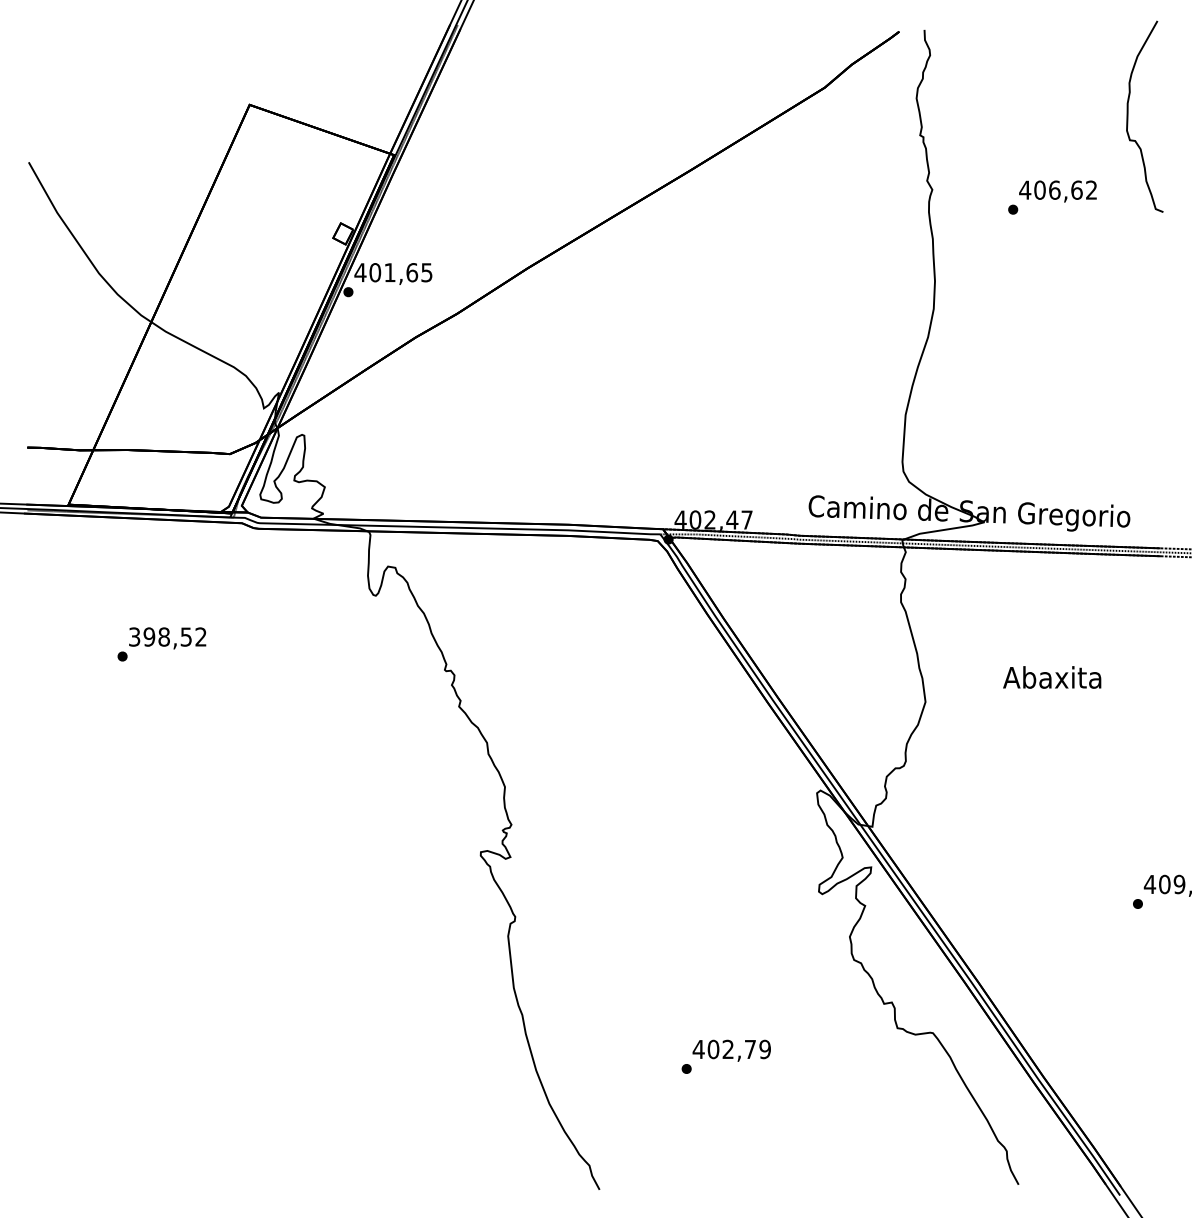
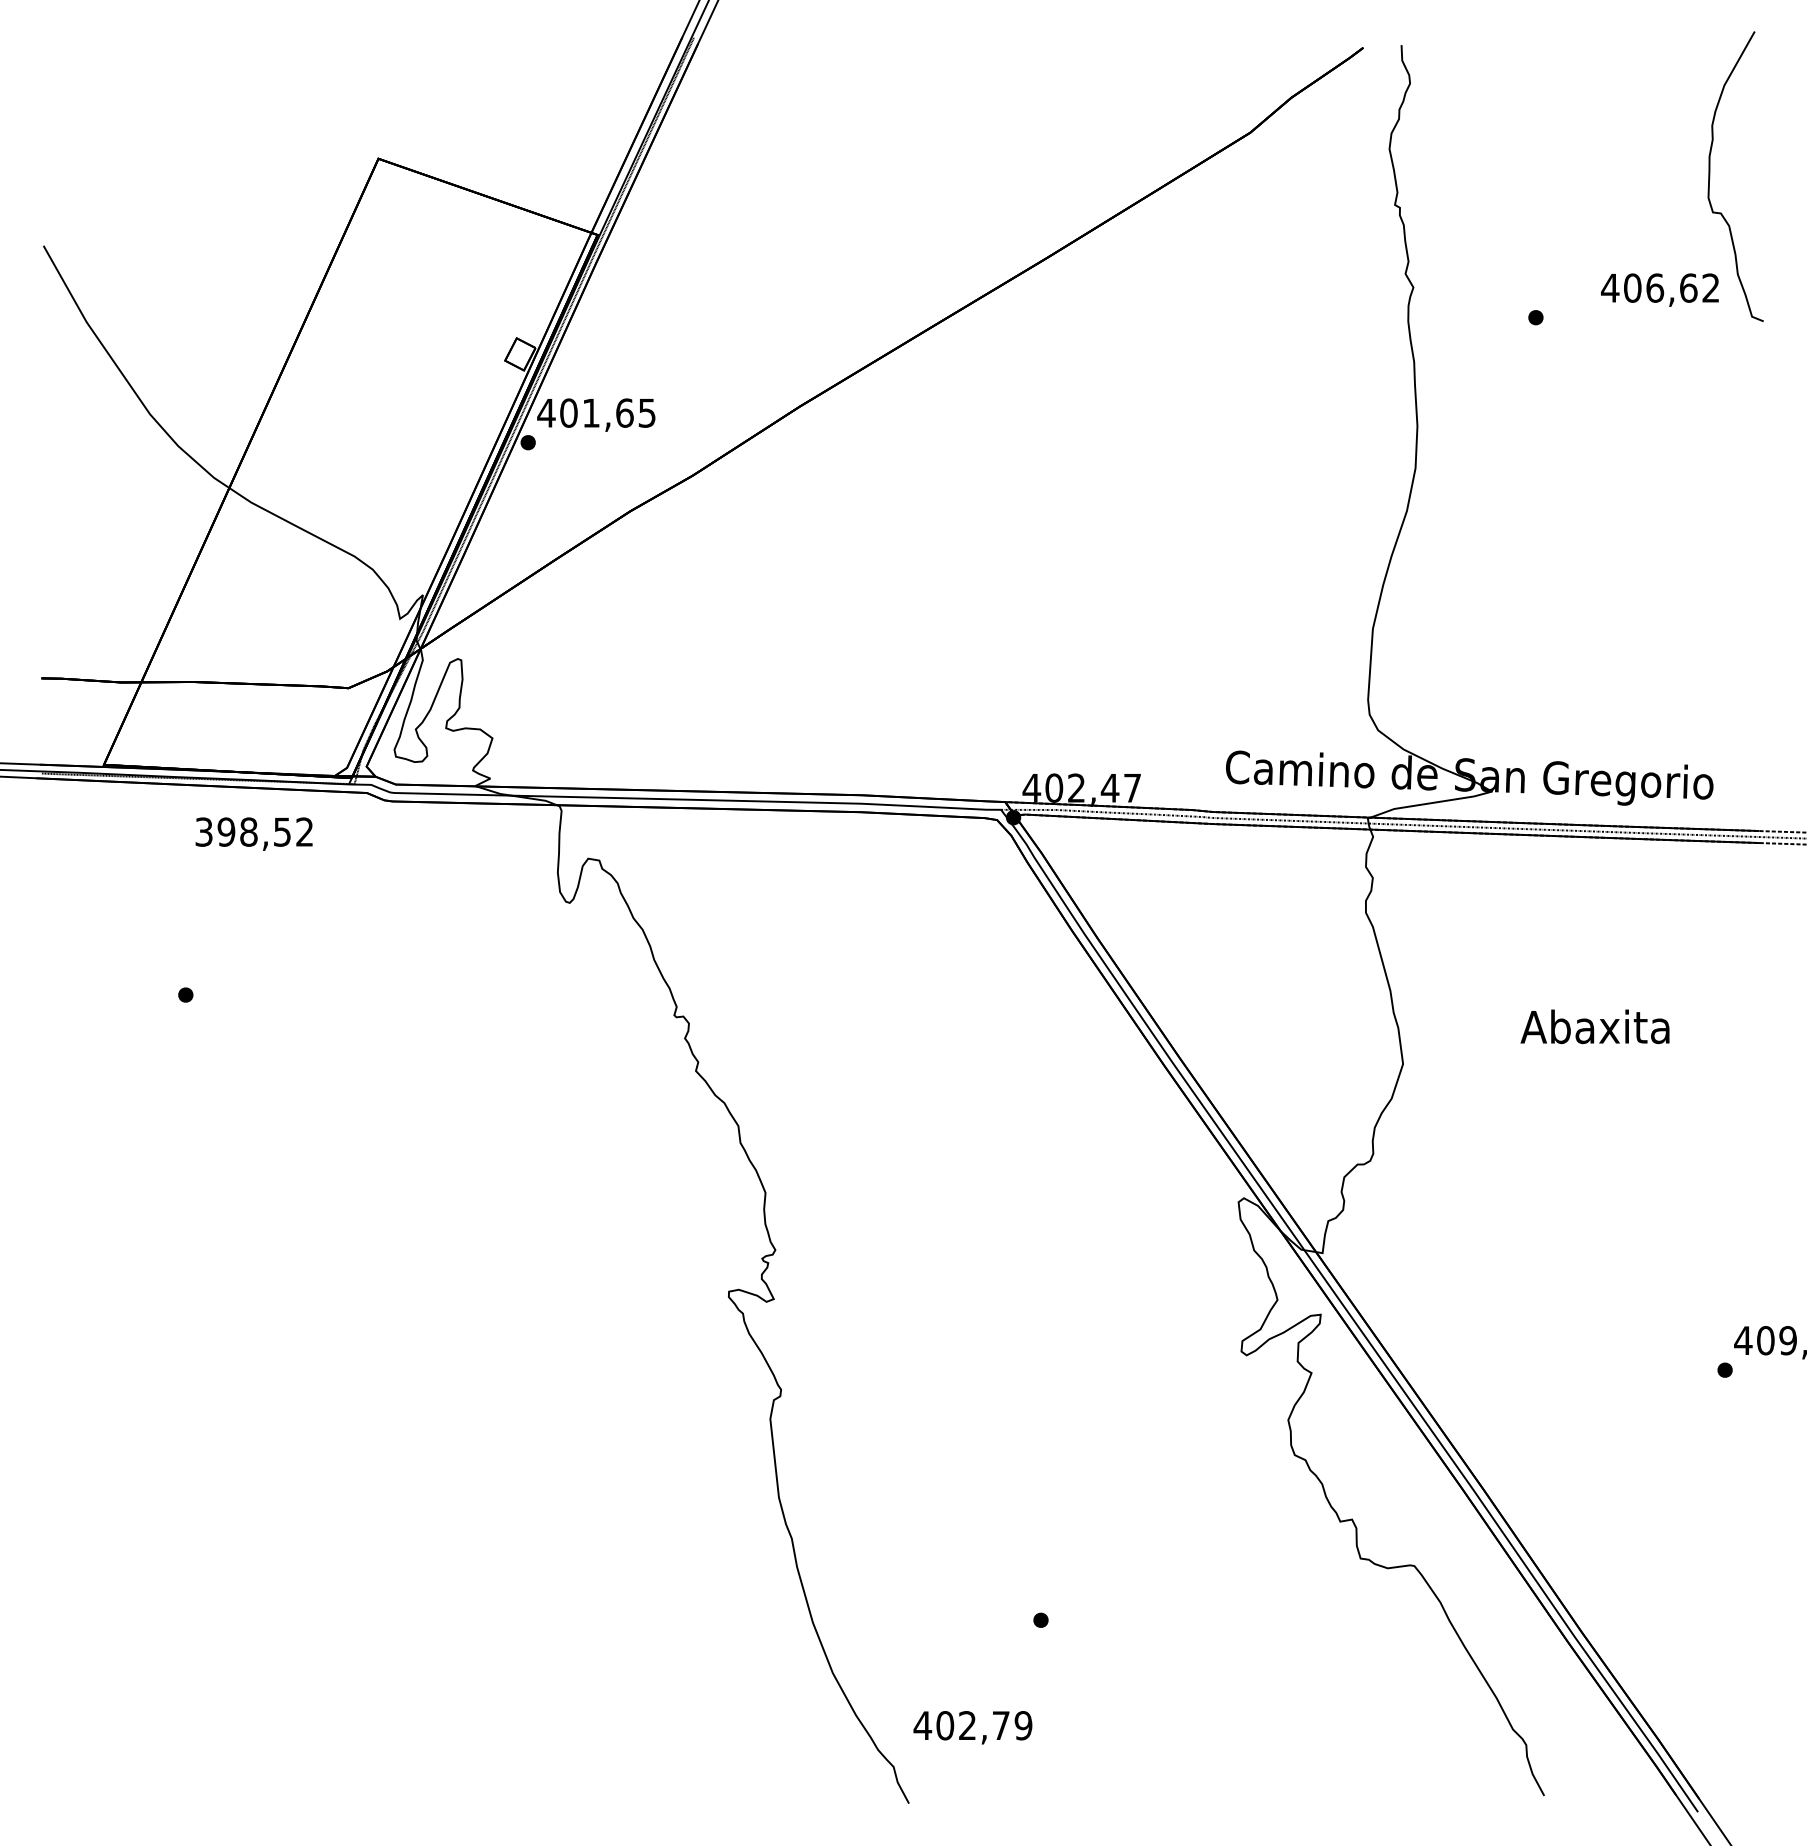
text: (1057, 191) -> (1659, 290), moved
text: (167, 638) -> (253, 834), moved
text: (731, 1050) -> (972, 1727), moved

